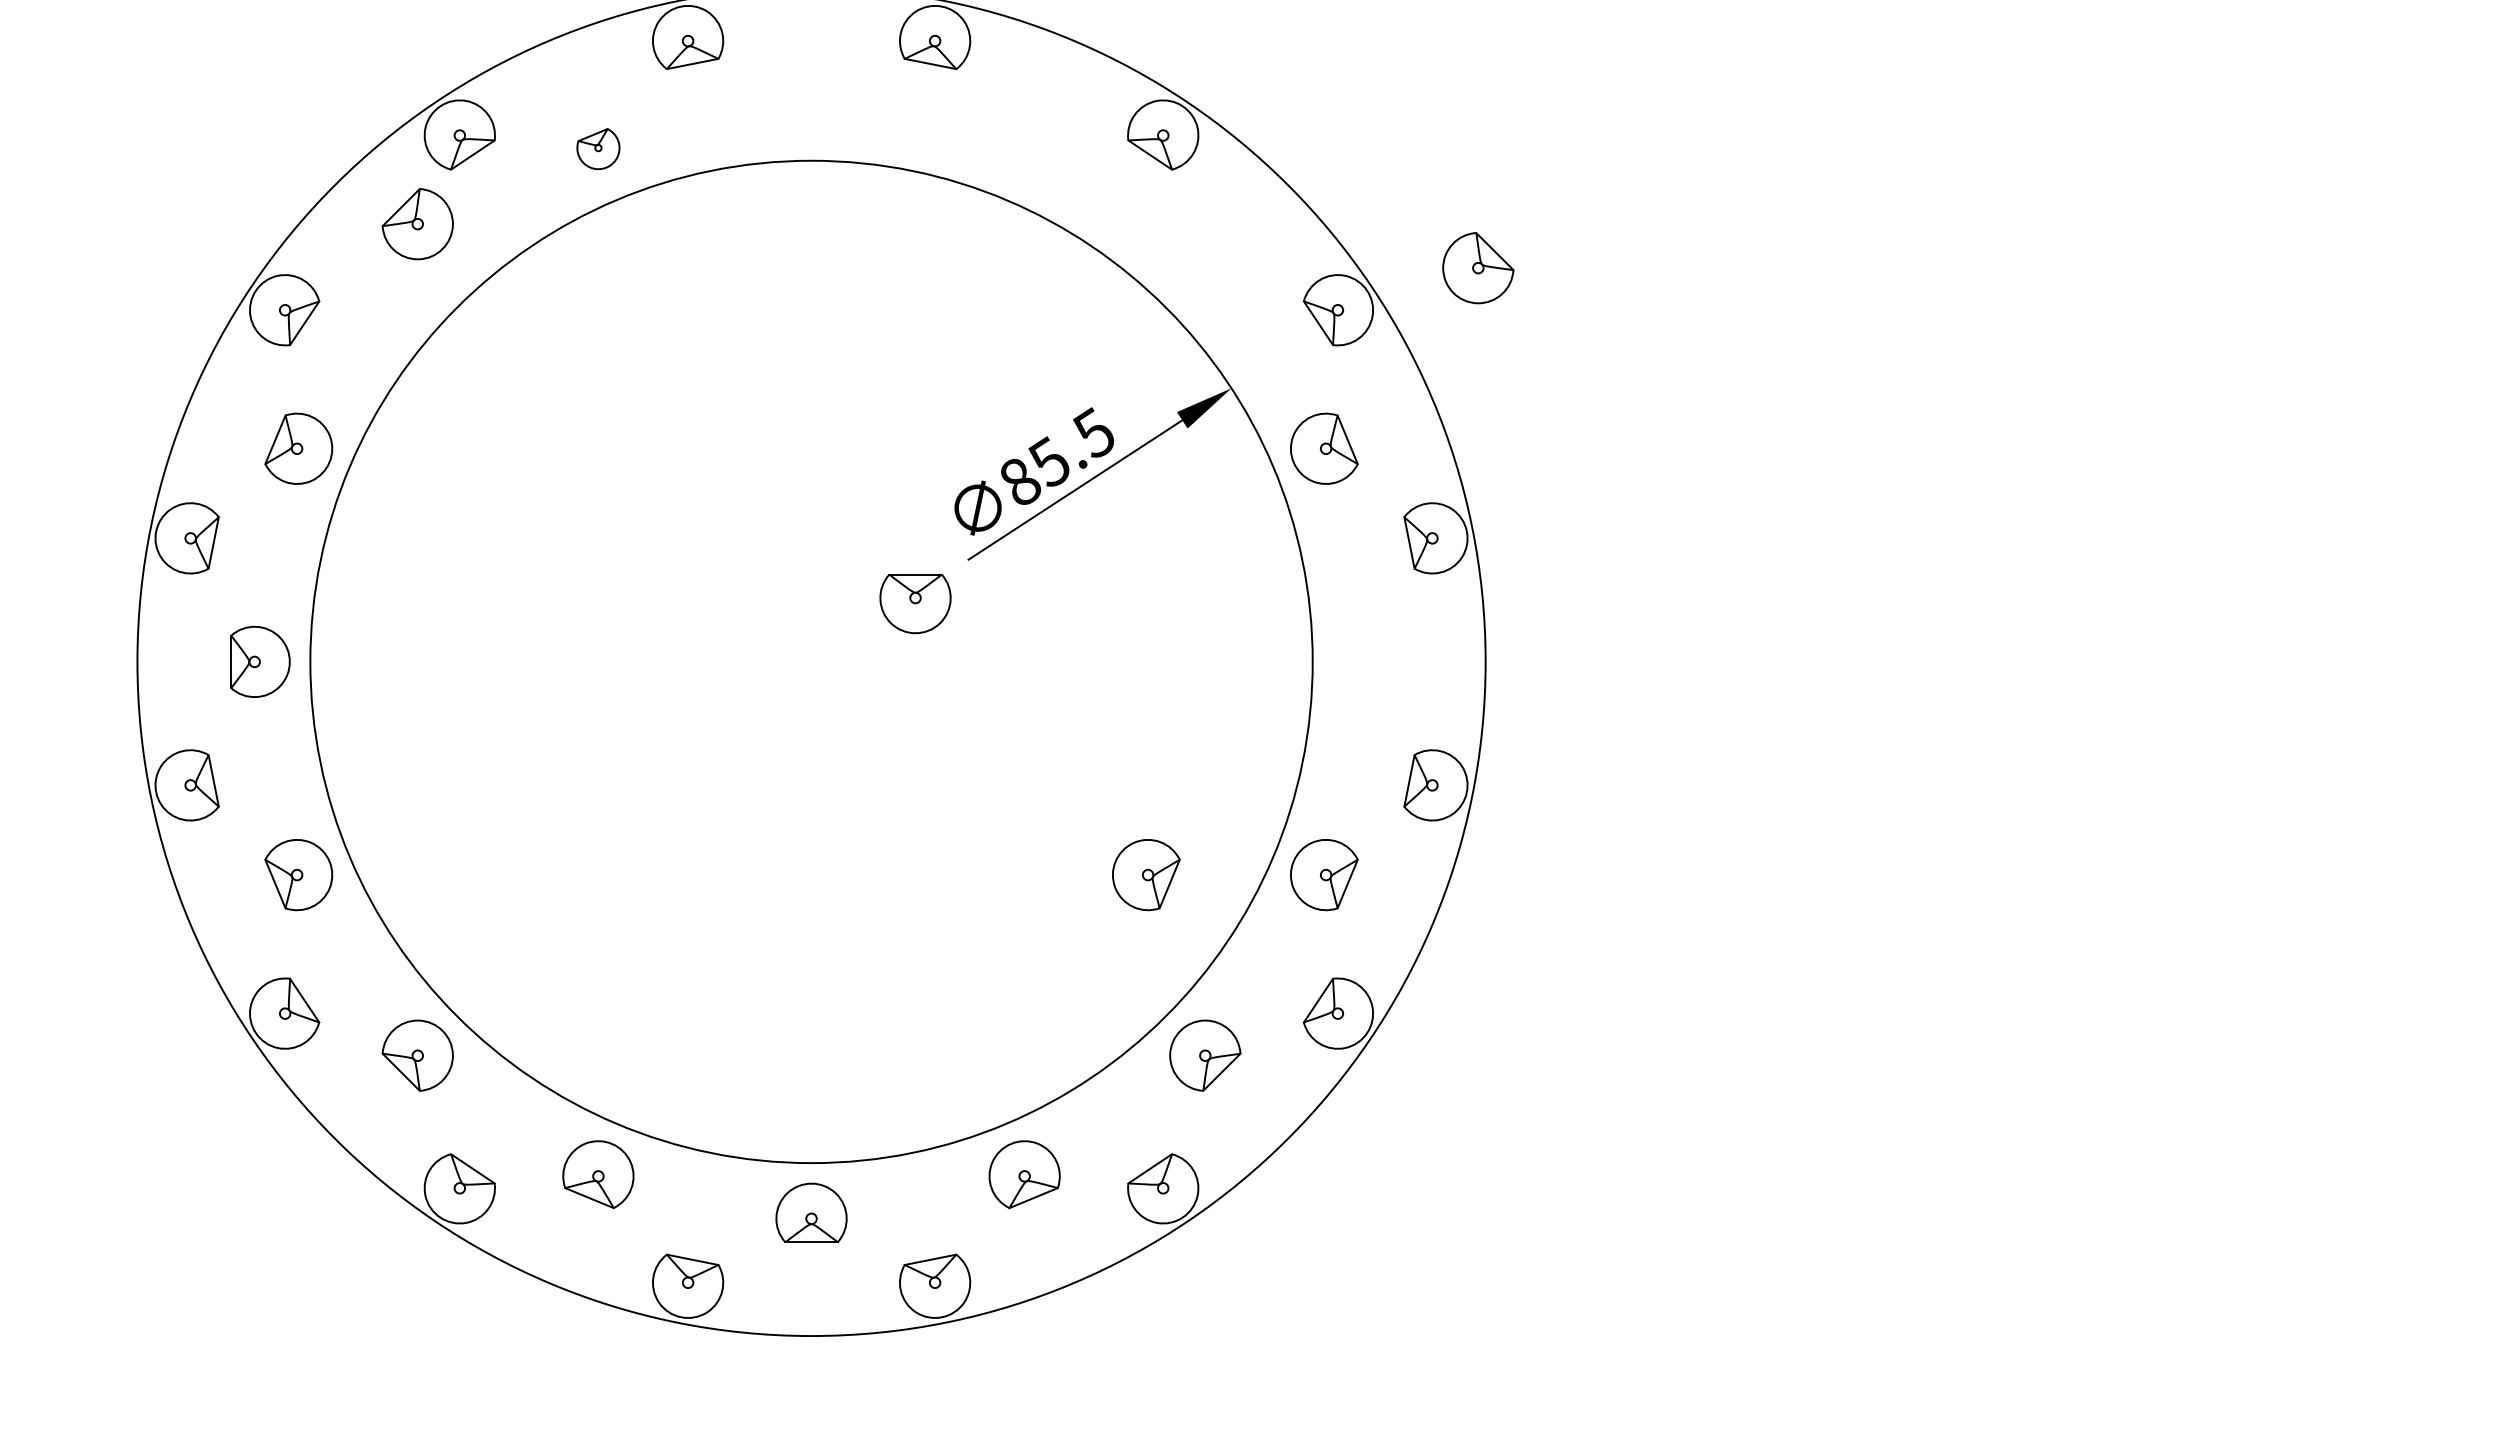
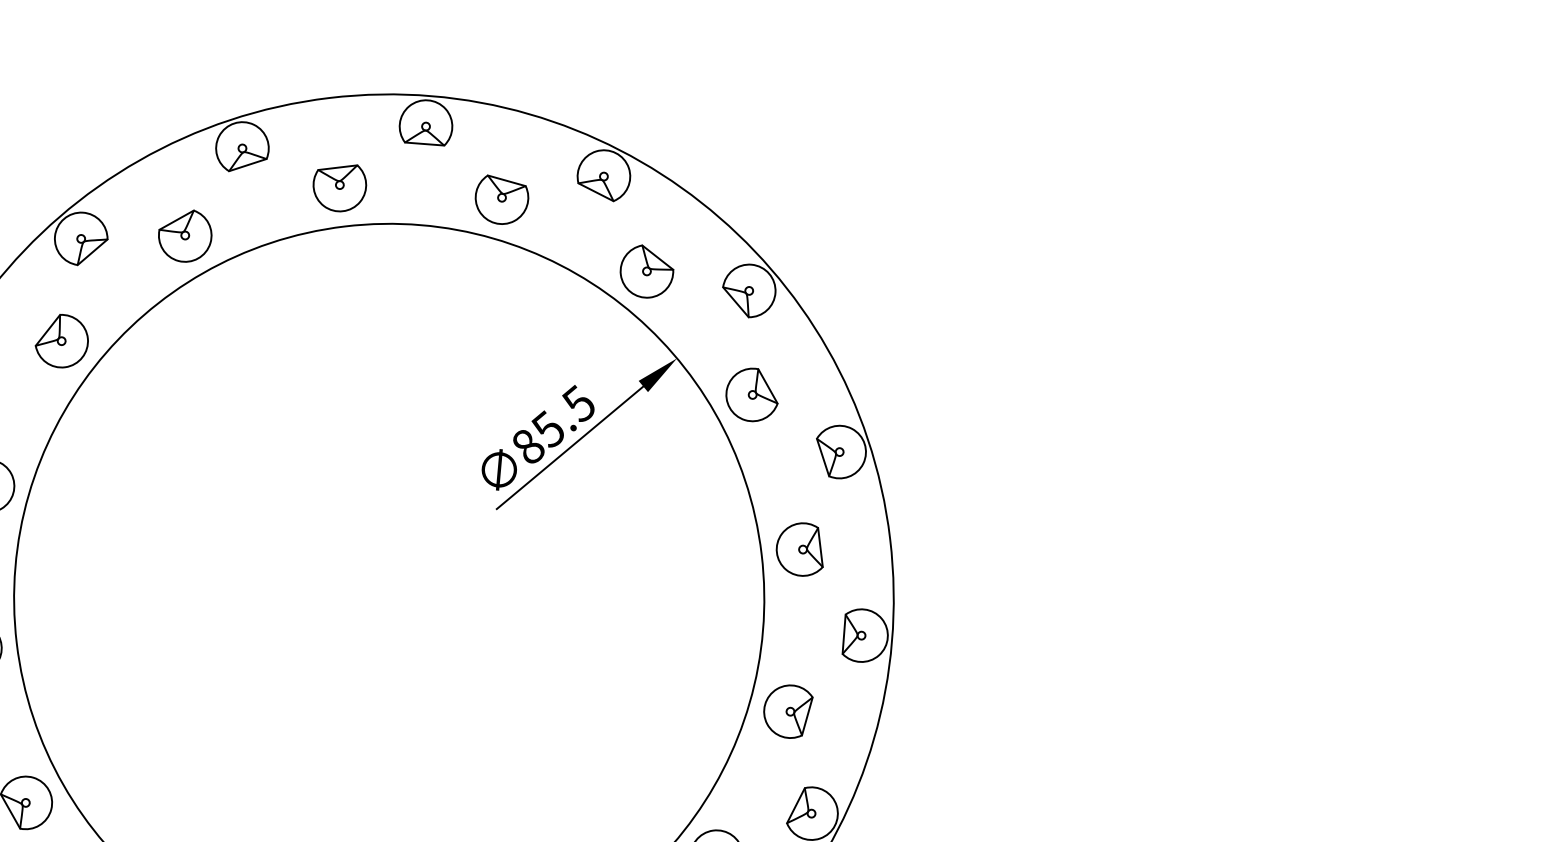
part: (598, 148) -> (185, 236), size x1.67
part: (1024, 148) -> (501, 198), added
part: (417, 224) -> (61, 341), moved
part: (1478, 268) -> (647, 271), moved
part: (915, 603) -> (340, 189), moved
part: (1362, 661) -> (798, 549), added
part: (1146, 875) -> (657, 727), removed

